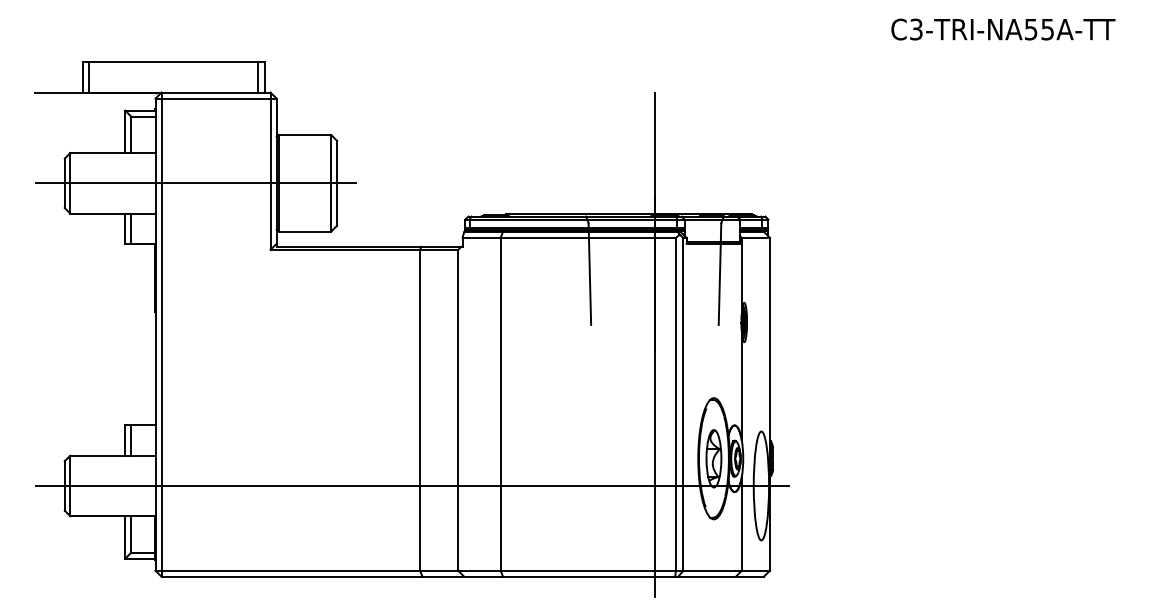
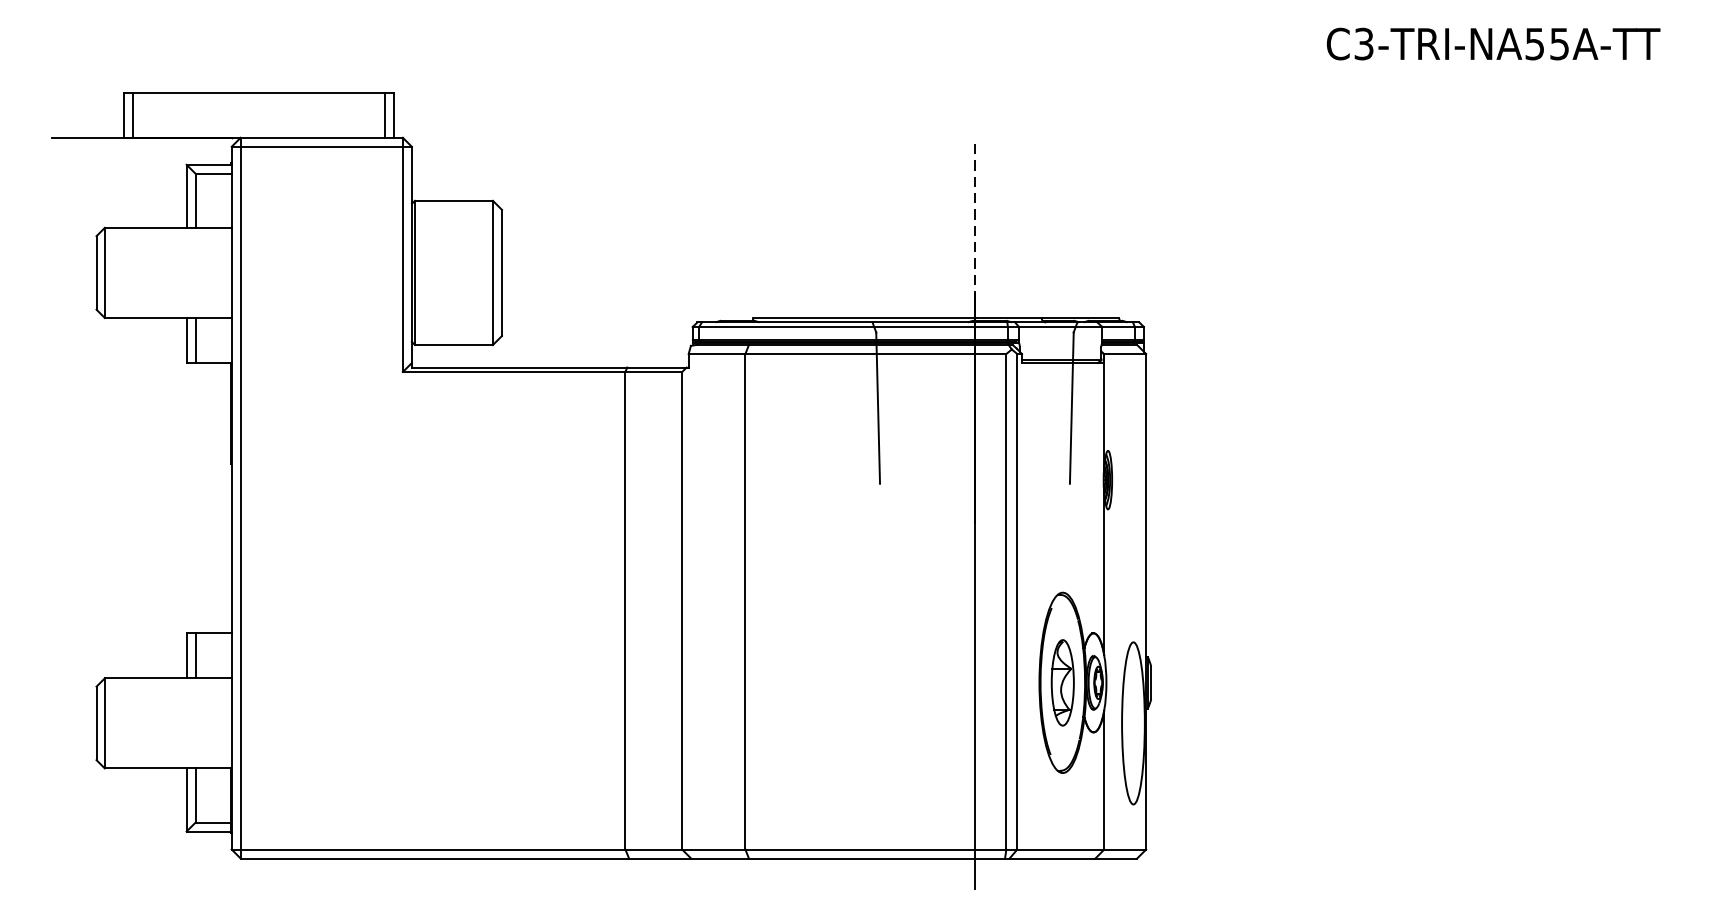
line: (654, 153) -> (974, 228), solid -> dashed
line: (195, 183) -> (291, 273), removed
line: (411, 485) -> (612, 722), removed

